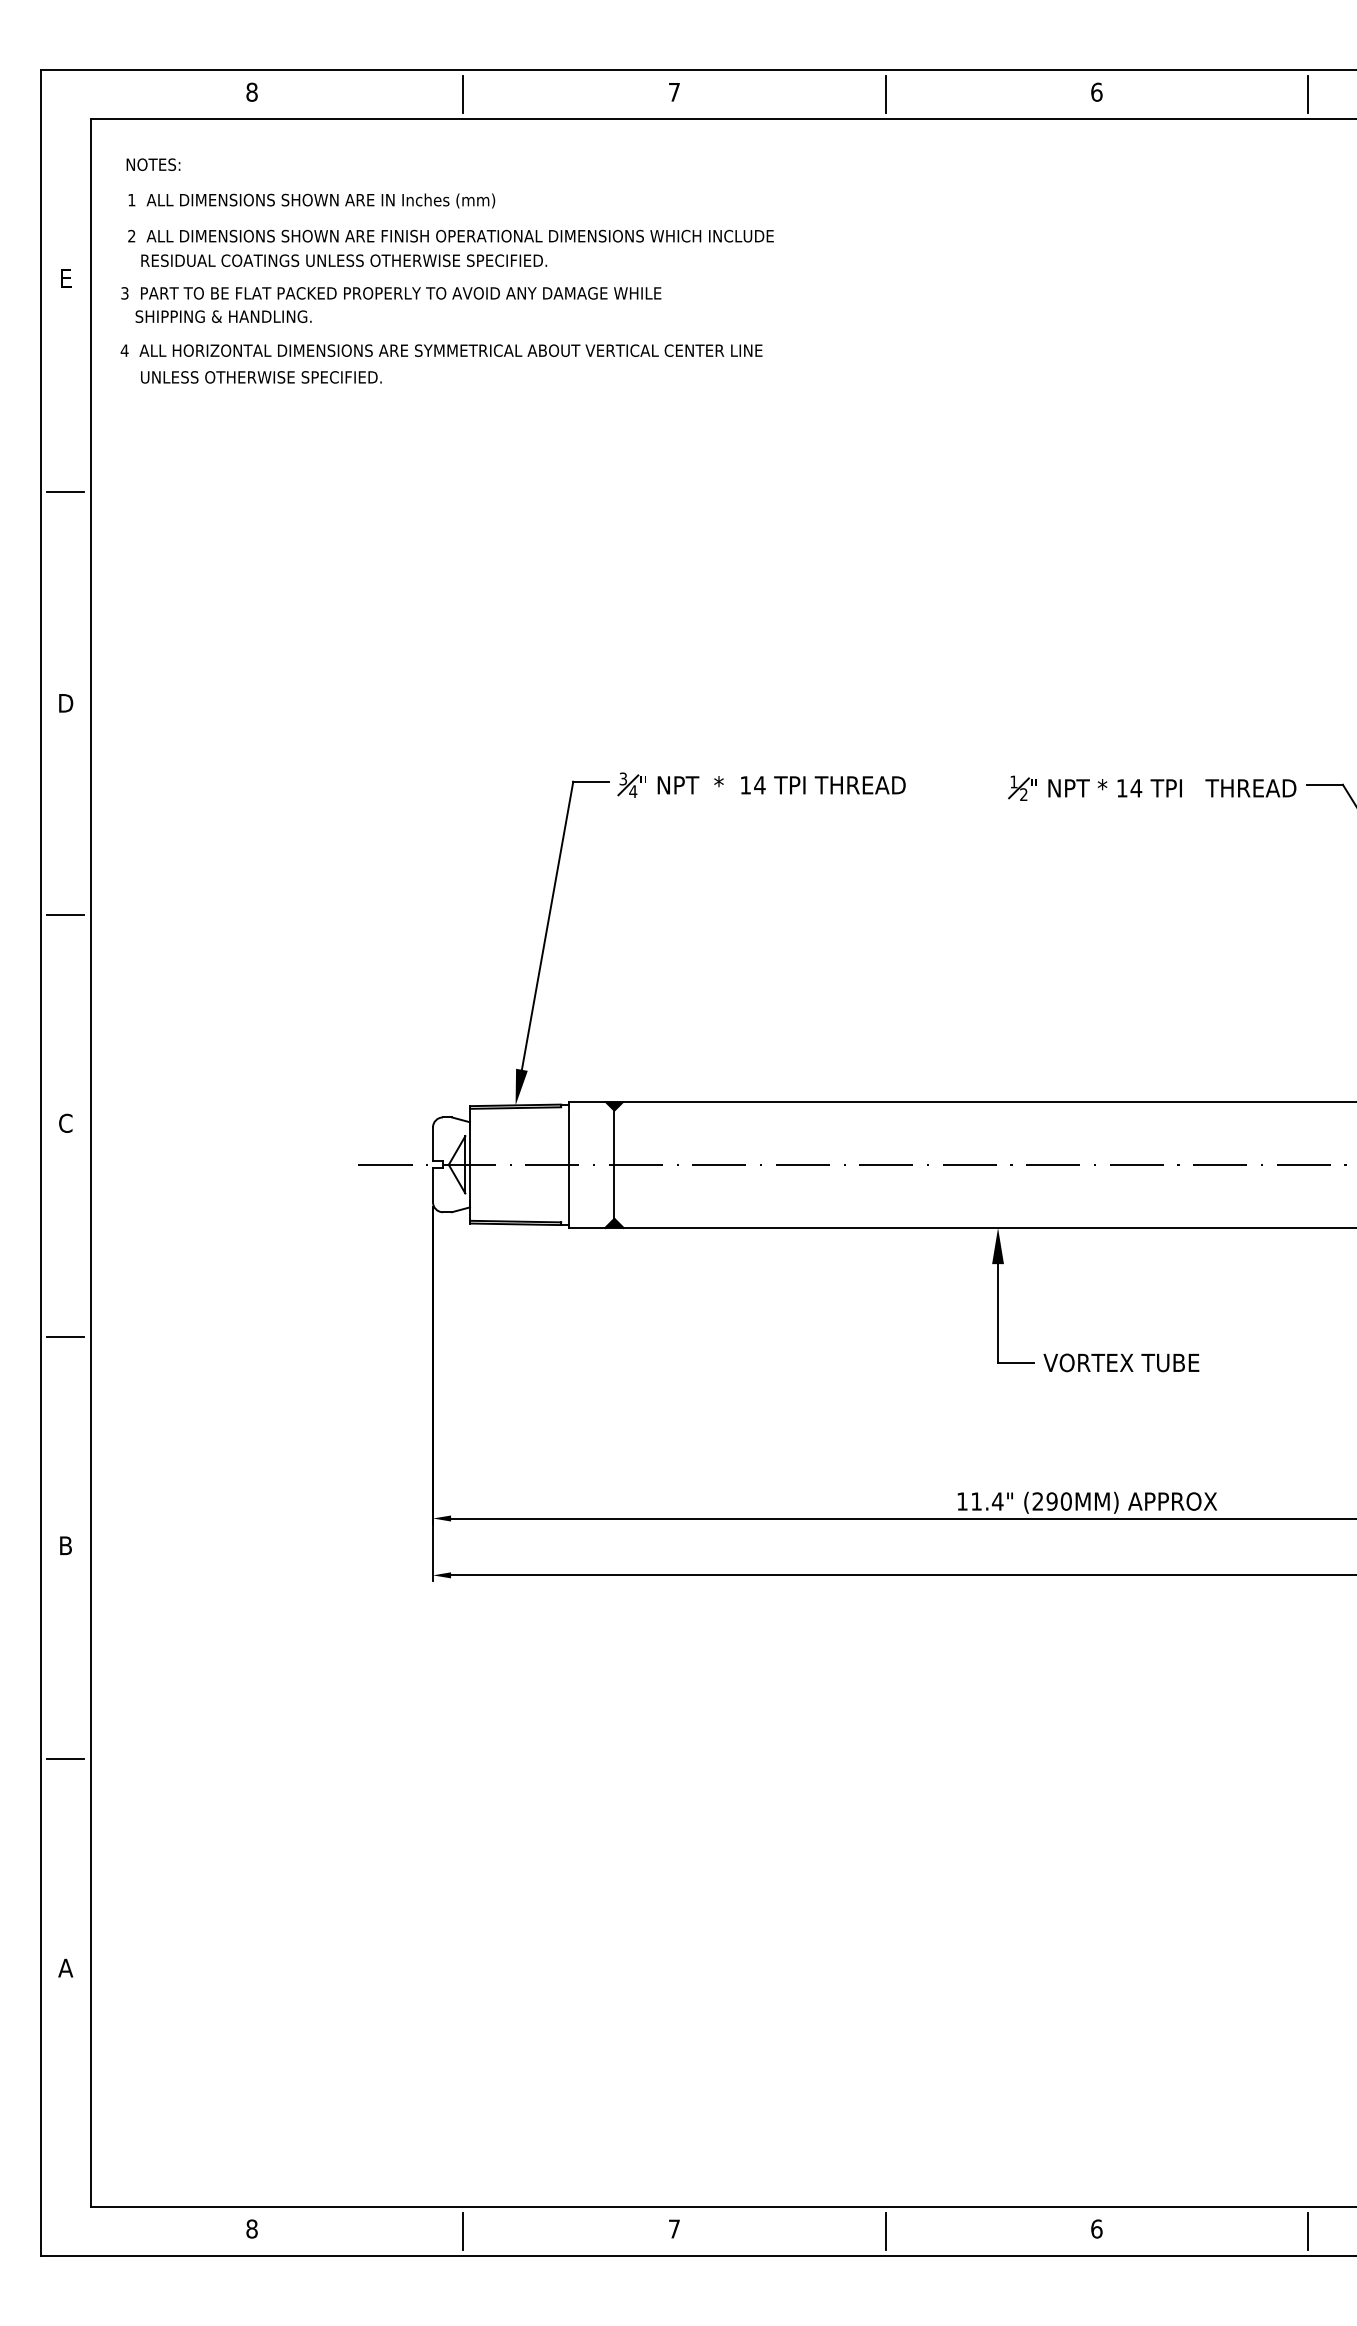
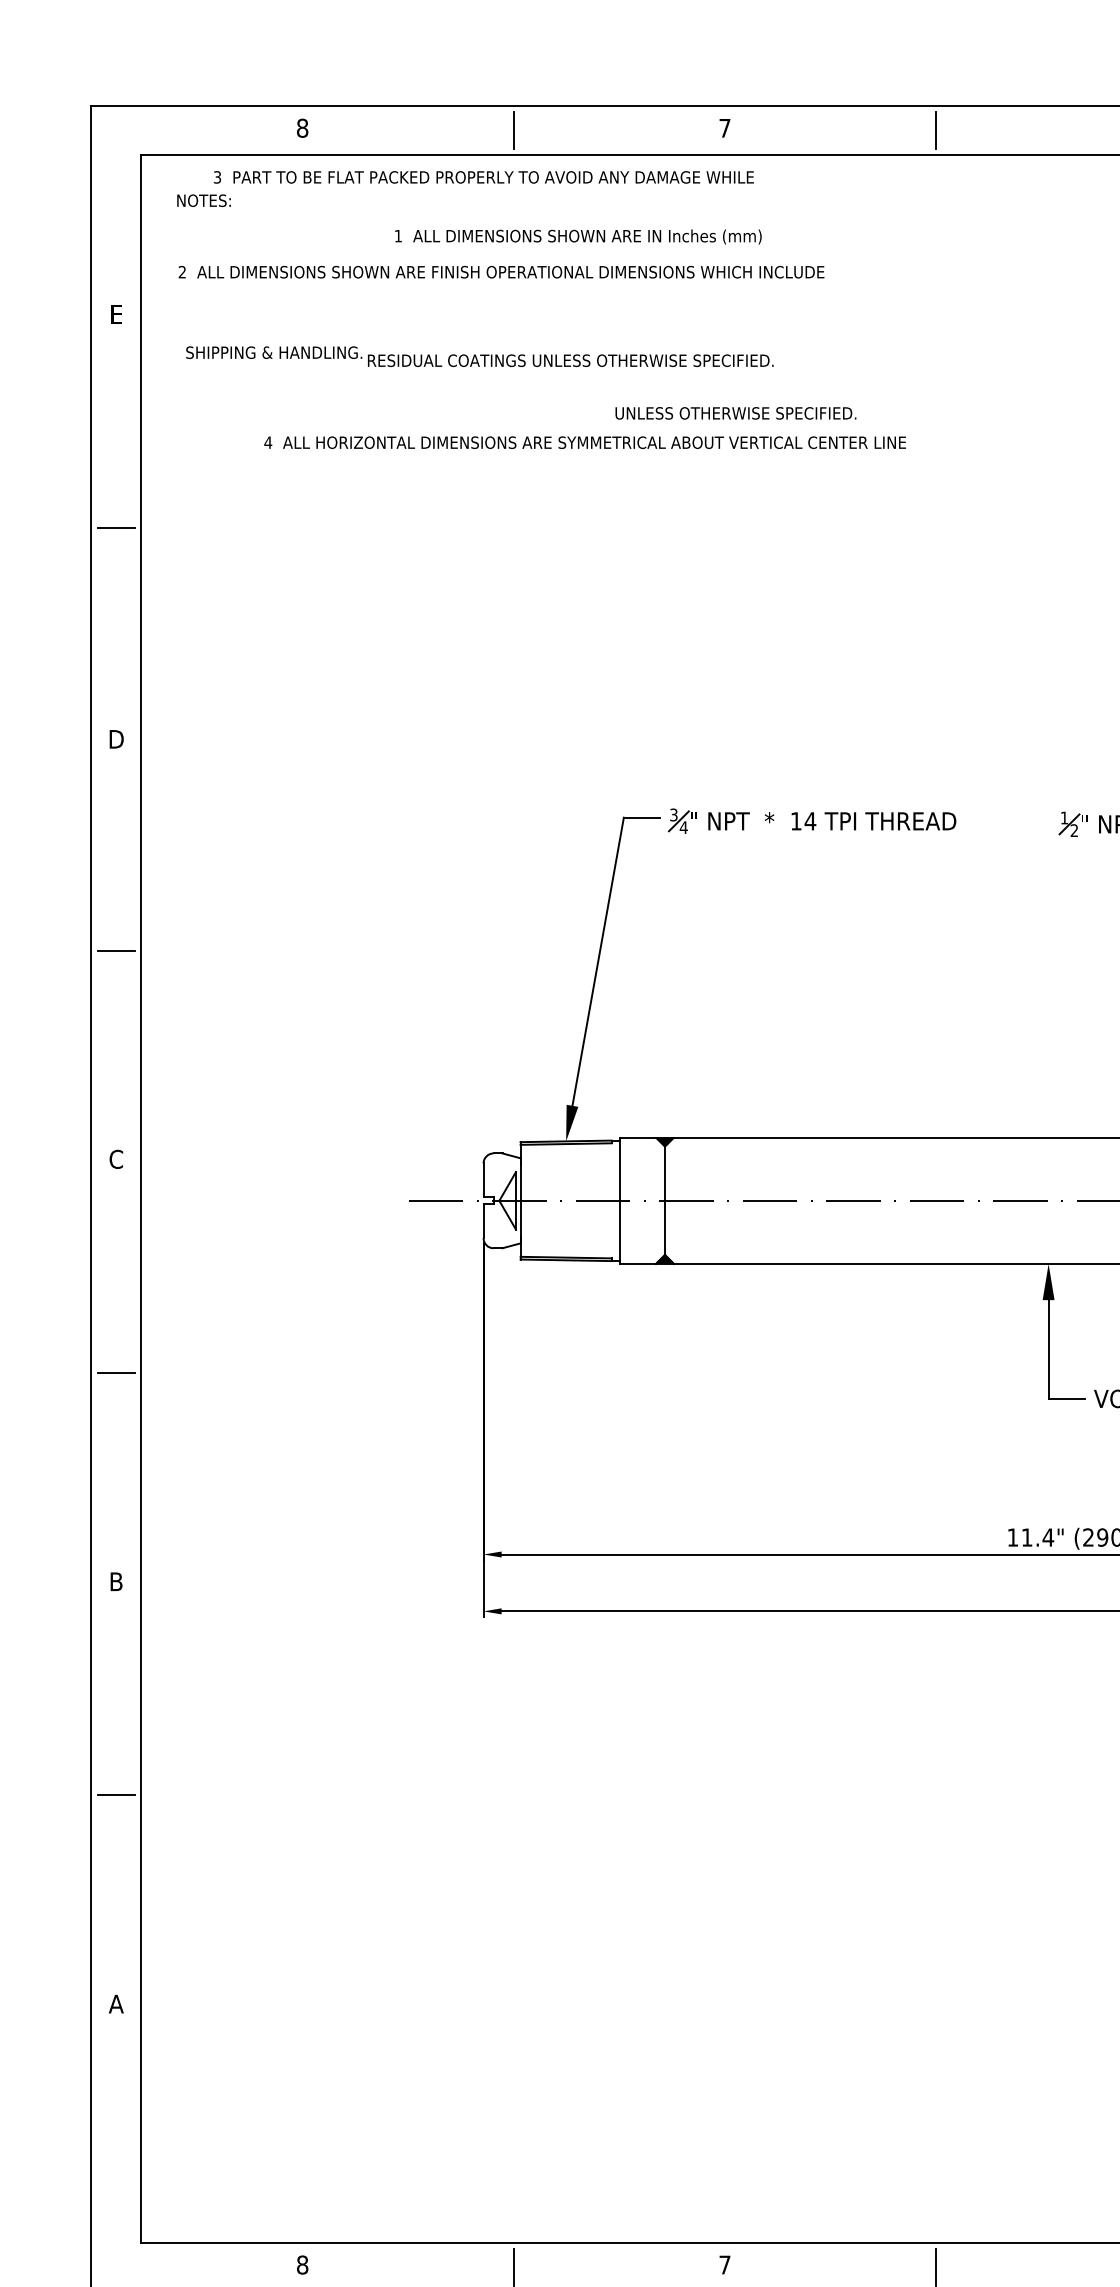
text: (311, 200) -> (578, 236), moved
text: (344, 260) -> (571, 360), moved
text: (391, 293) -> (484, 177), moved
text: (441, 350) -> (585, 442), moved
text: (261, 377) -> (736, 413), moved

